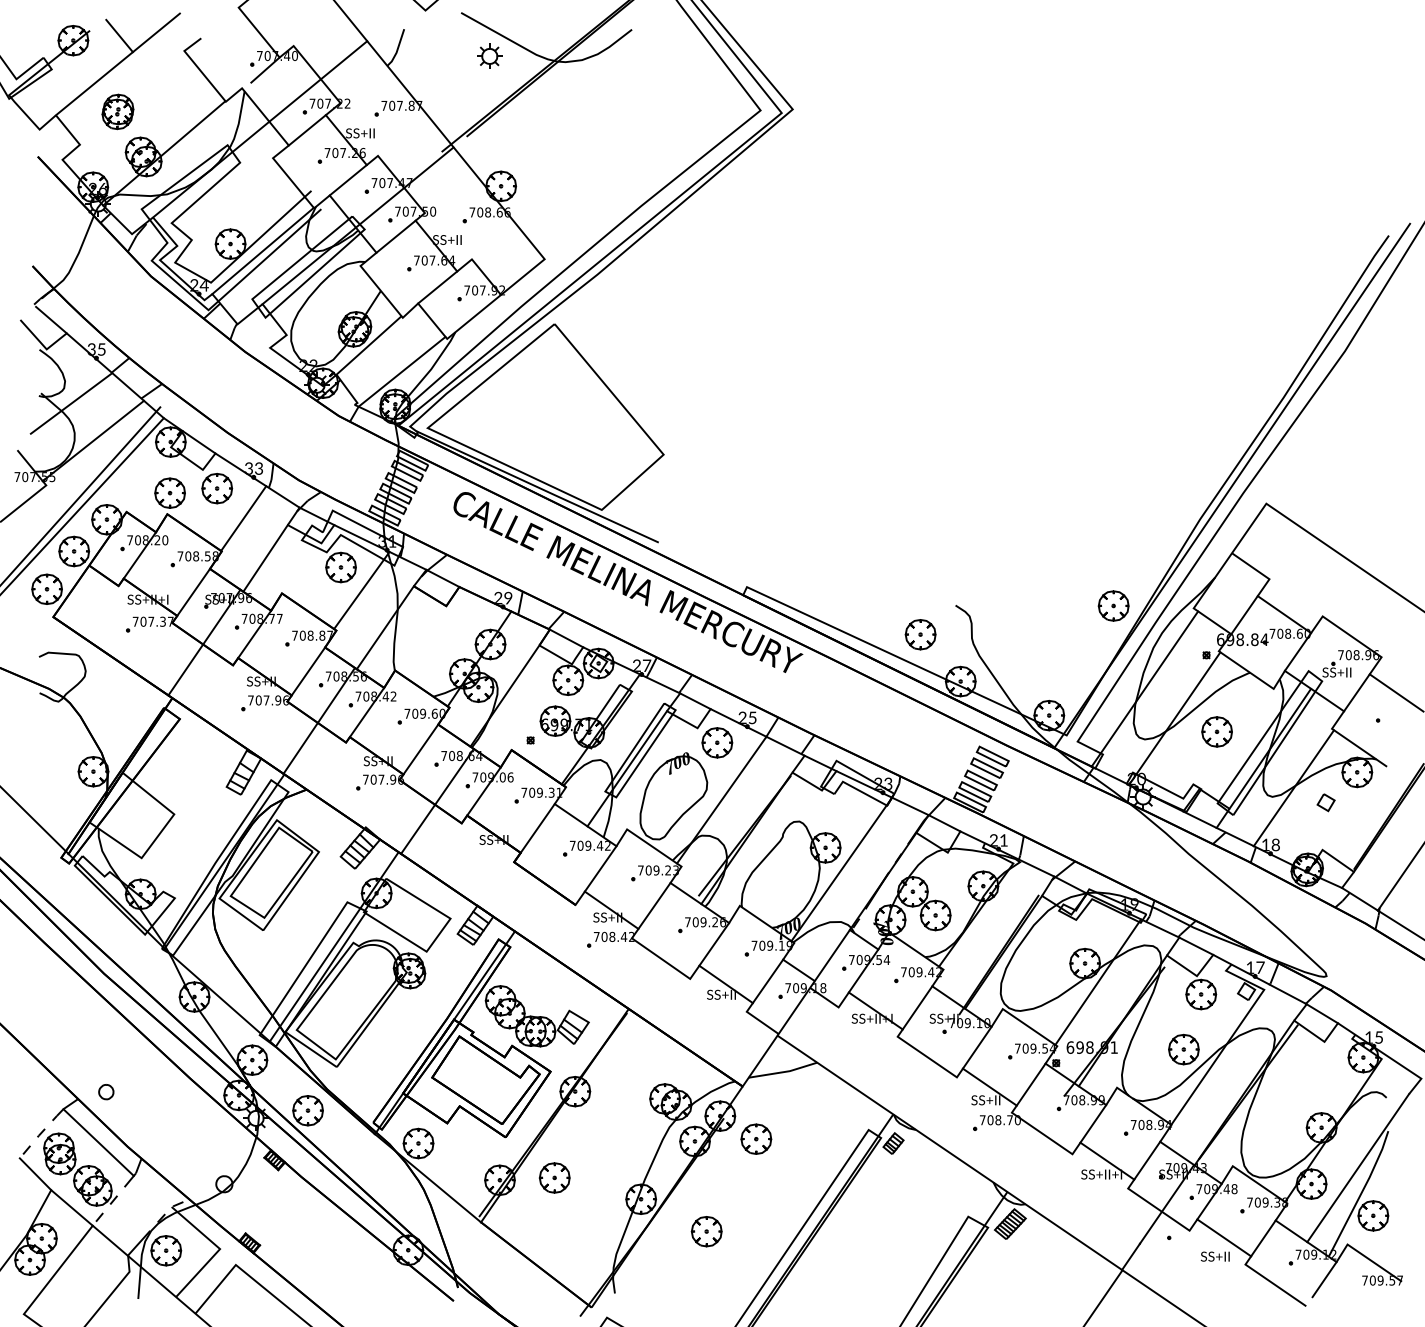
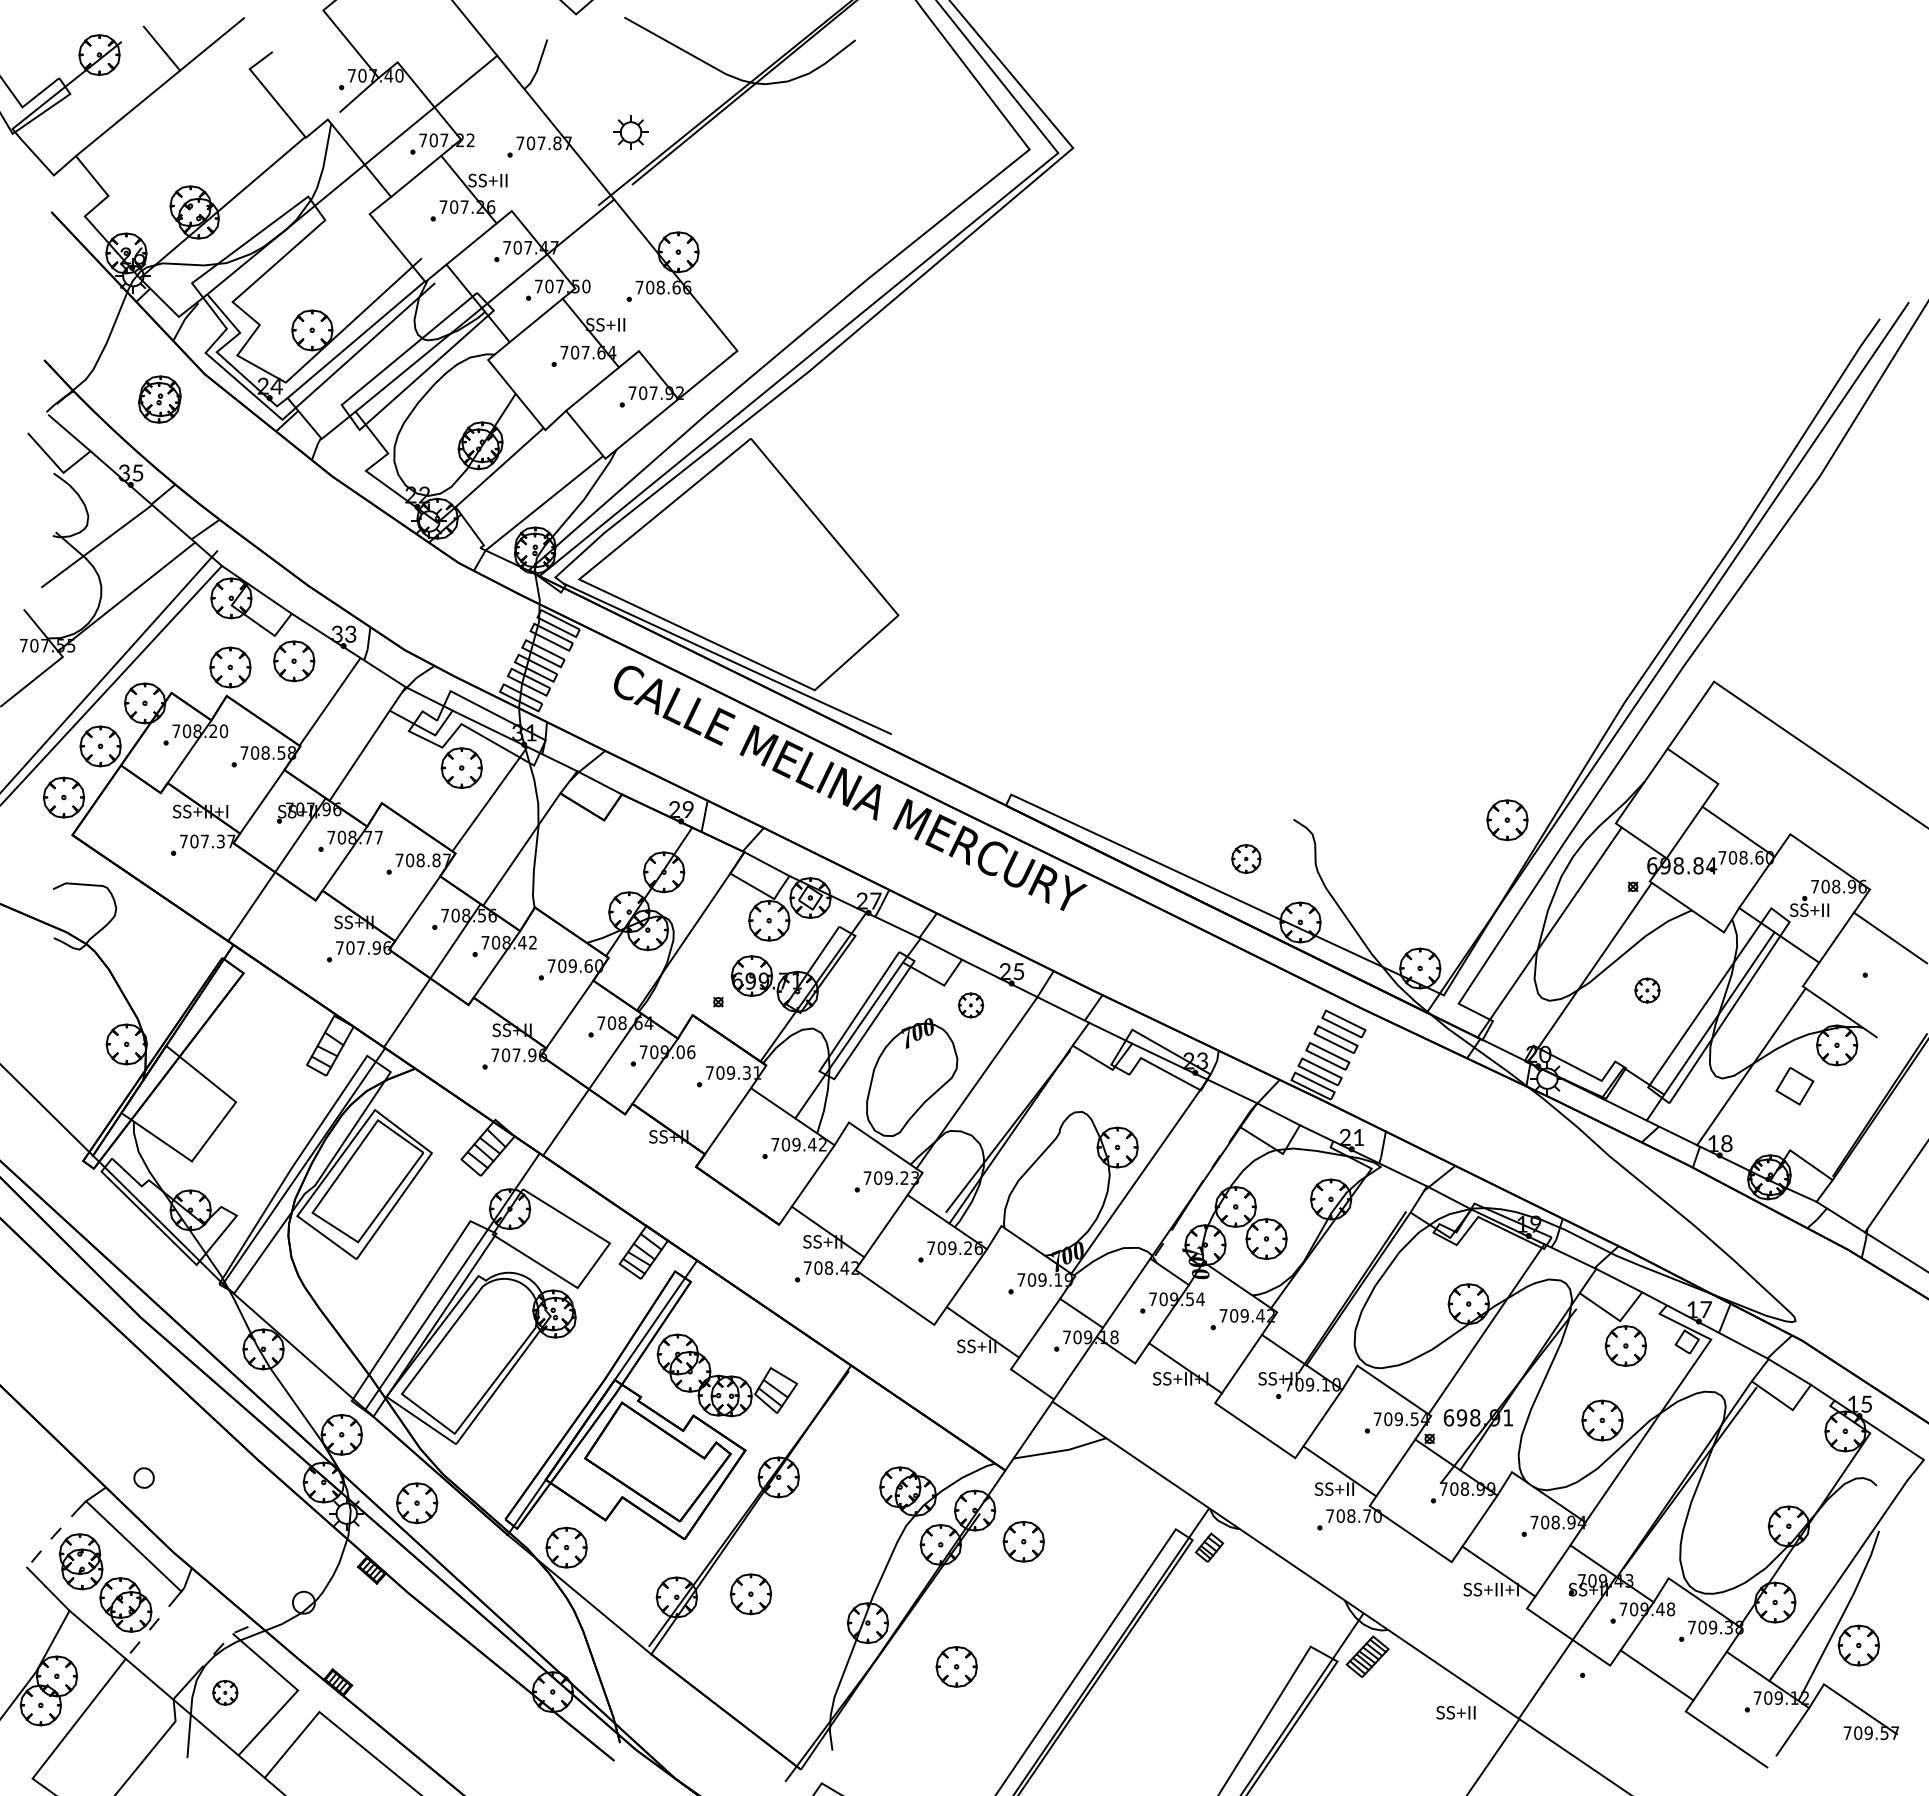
part: (489, 56) -> (630, 132), moved
part: (117, 111) -> (159, 399), moved
part: (920, 634) -> (1246, 858), size x0.7
part: (1217, 731) -> (1647, 990), size x0.6
part: (716, 742) -> (970, 1005), size x0.6
part: (1325, 802) -> (1794, 1086), size x1.6
part: (166, 1250) -> (225, 1692), size x0.6
text: (1214, 1256) -> (1455, 1712), moved

